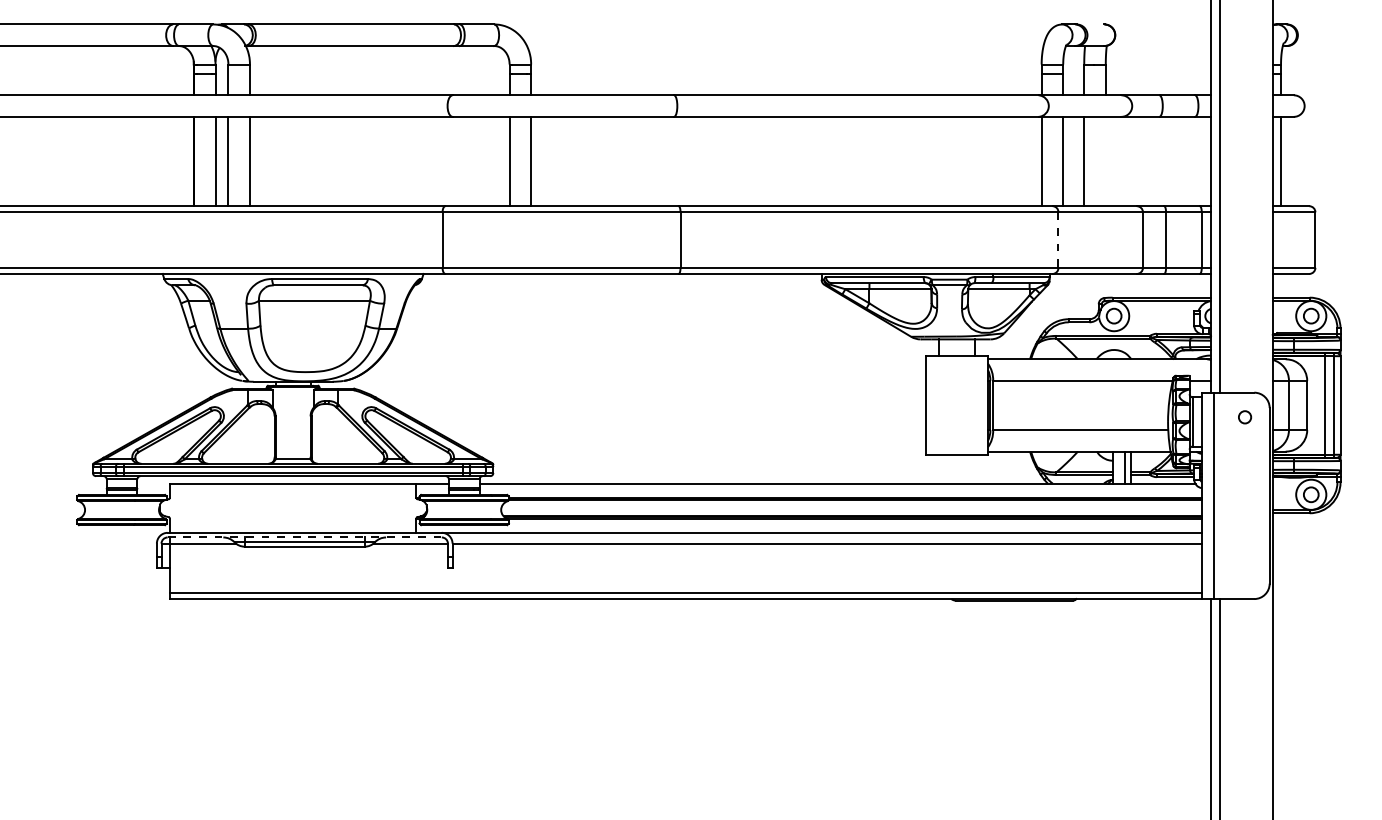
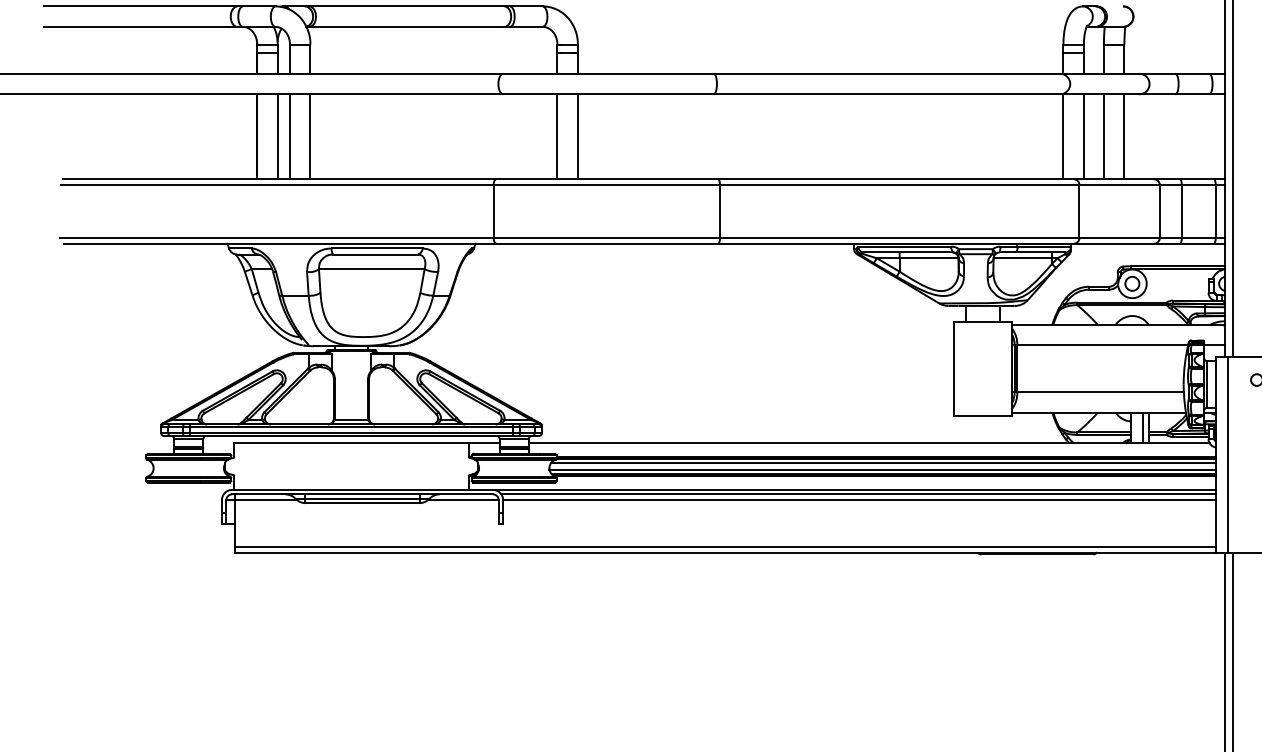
line: (1105, 161) -> (1124, 136), added
line: (1058, 240) -> (1079, 211), dashed -> solid
line: (851, 505) -> (882, 463), added
line: (851, 511) -> (882, 469), added
line: (305, 537) -> (363, 494), dashed -> solid
line: (825, 537) -> (857, 494), added

